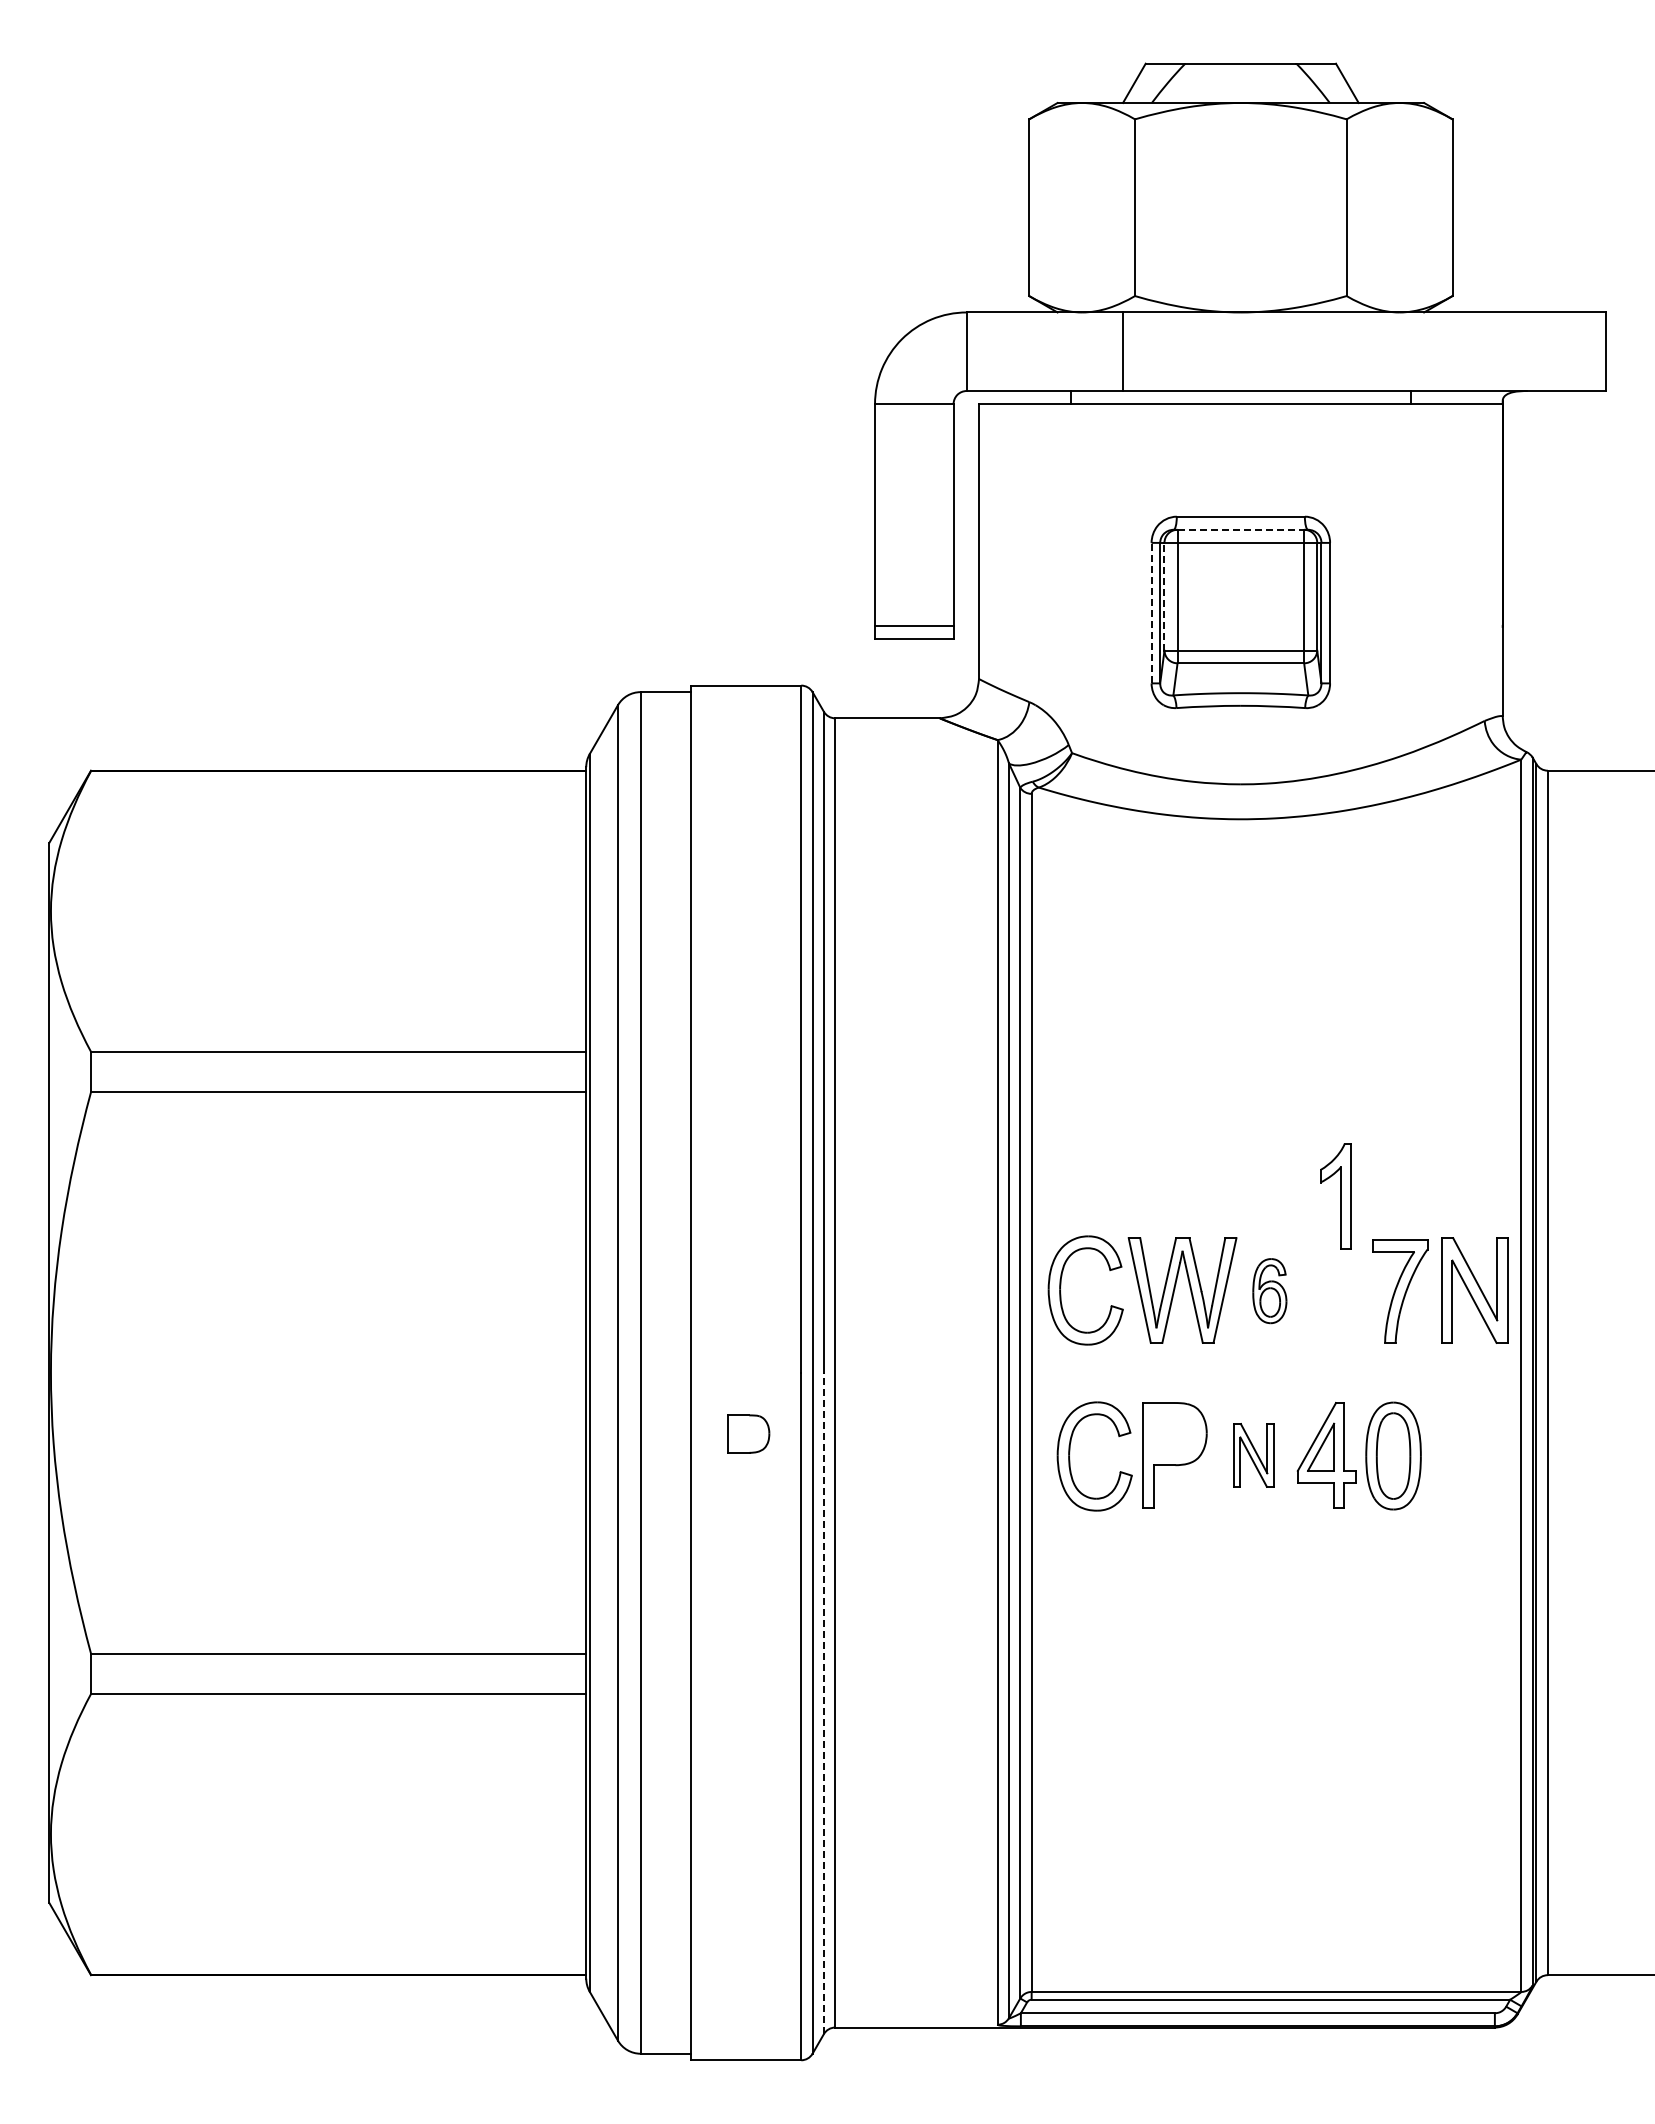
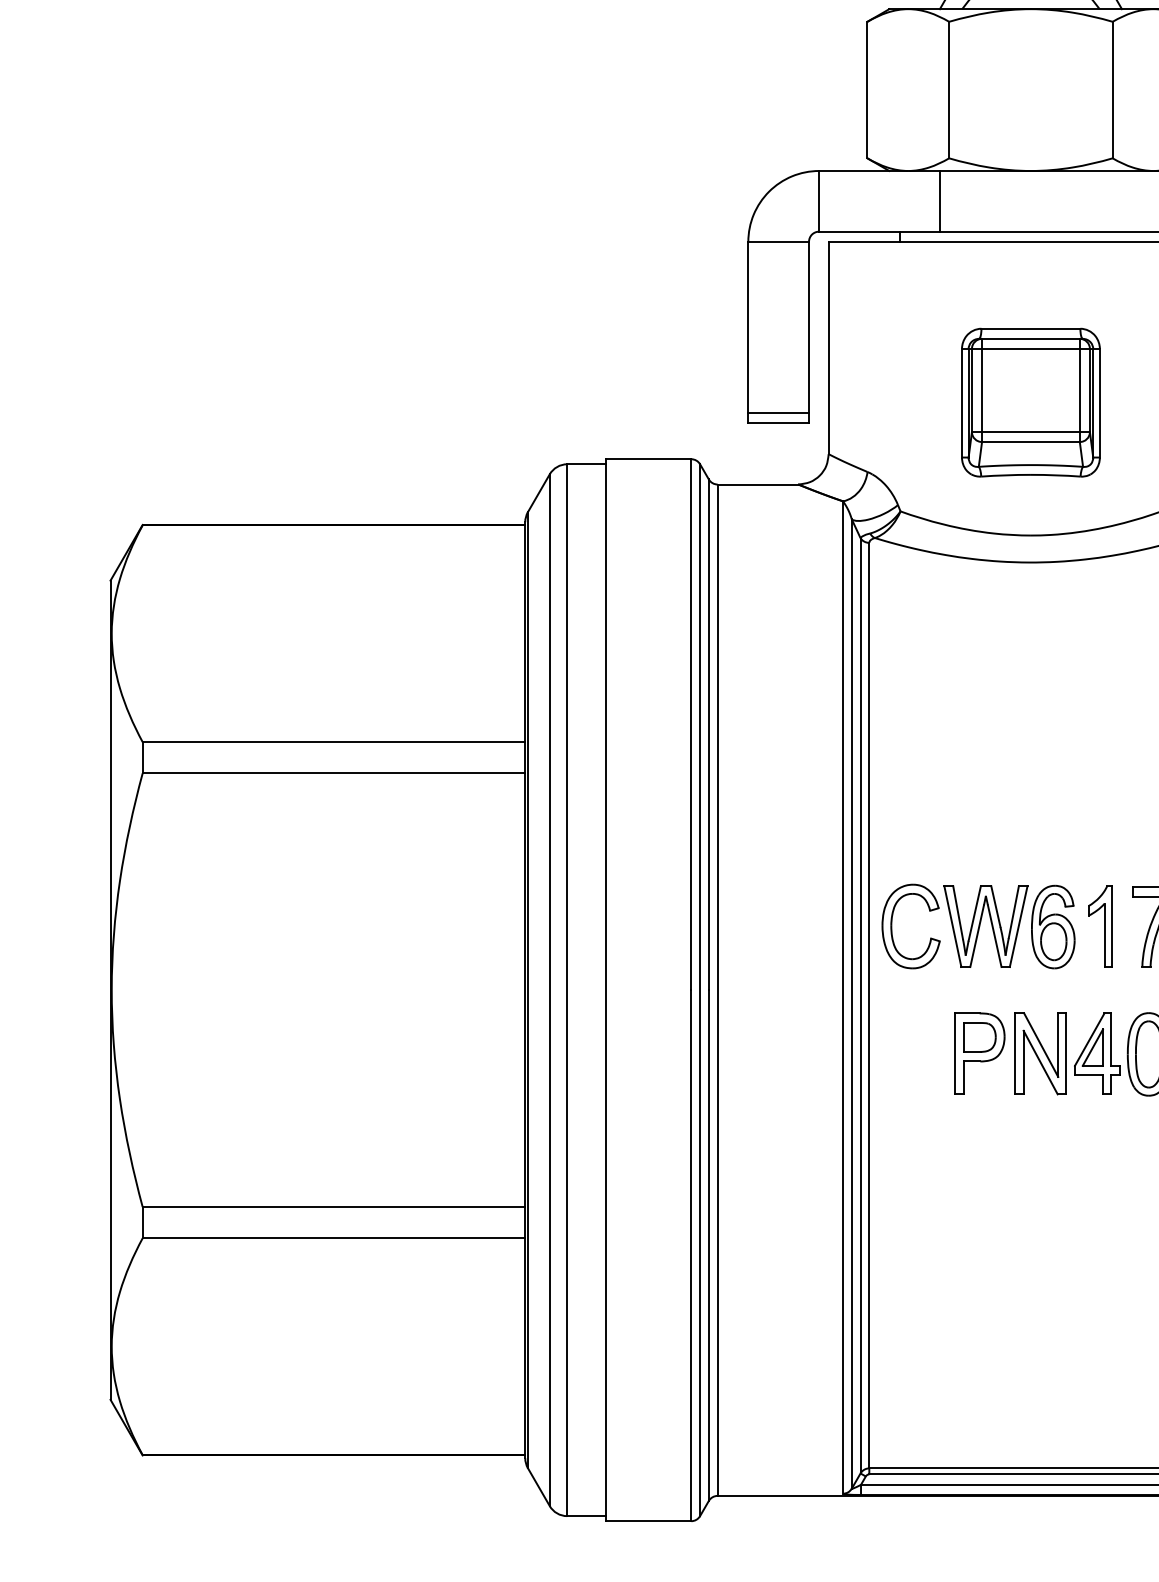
line: (1241, 529) -> (1031, 338), dashed -> solid
line: (1164, 596) -> (971, 390), dashed -> solid
line: (1151, 612) -> (961, 402), dashed -> solid
part: (1335, 1196) -> (1100, 926), moved
part: (1269, 1290) -> (1053, 926), size x1.67
part: (748, 1433) -> (979, 1036), moved
part: (1253, 1455) -> (1040, 1053), size x1.67
part: (1070, 1459) -> (899, 1057), removed
line: (823, 1703) -> (708, 1245), dashed -> solid

